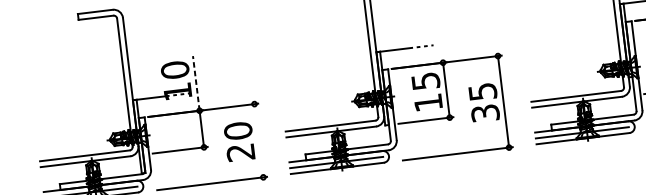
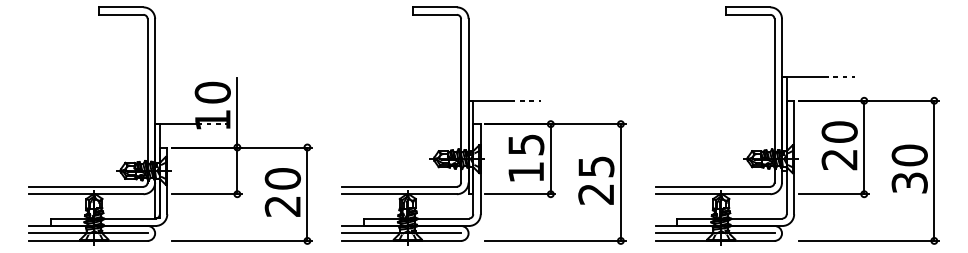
line: (196, 83) -> (237, 112), dashed -> solid
text: (485, 113) -> (596, 194), 35 -> 25
line: (258, 140) -> (307, 193), added

